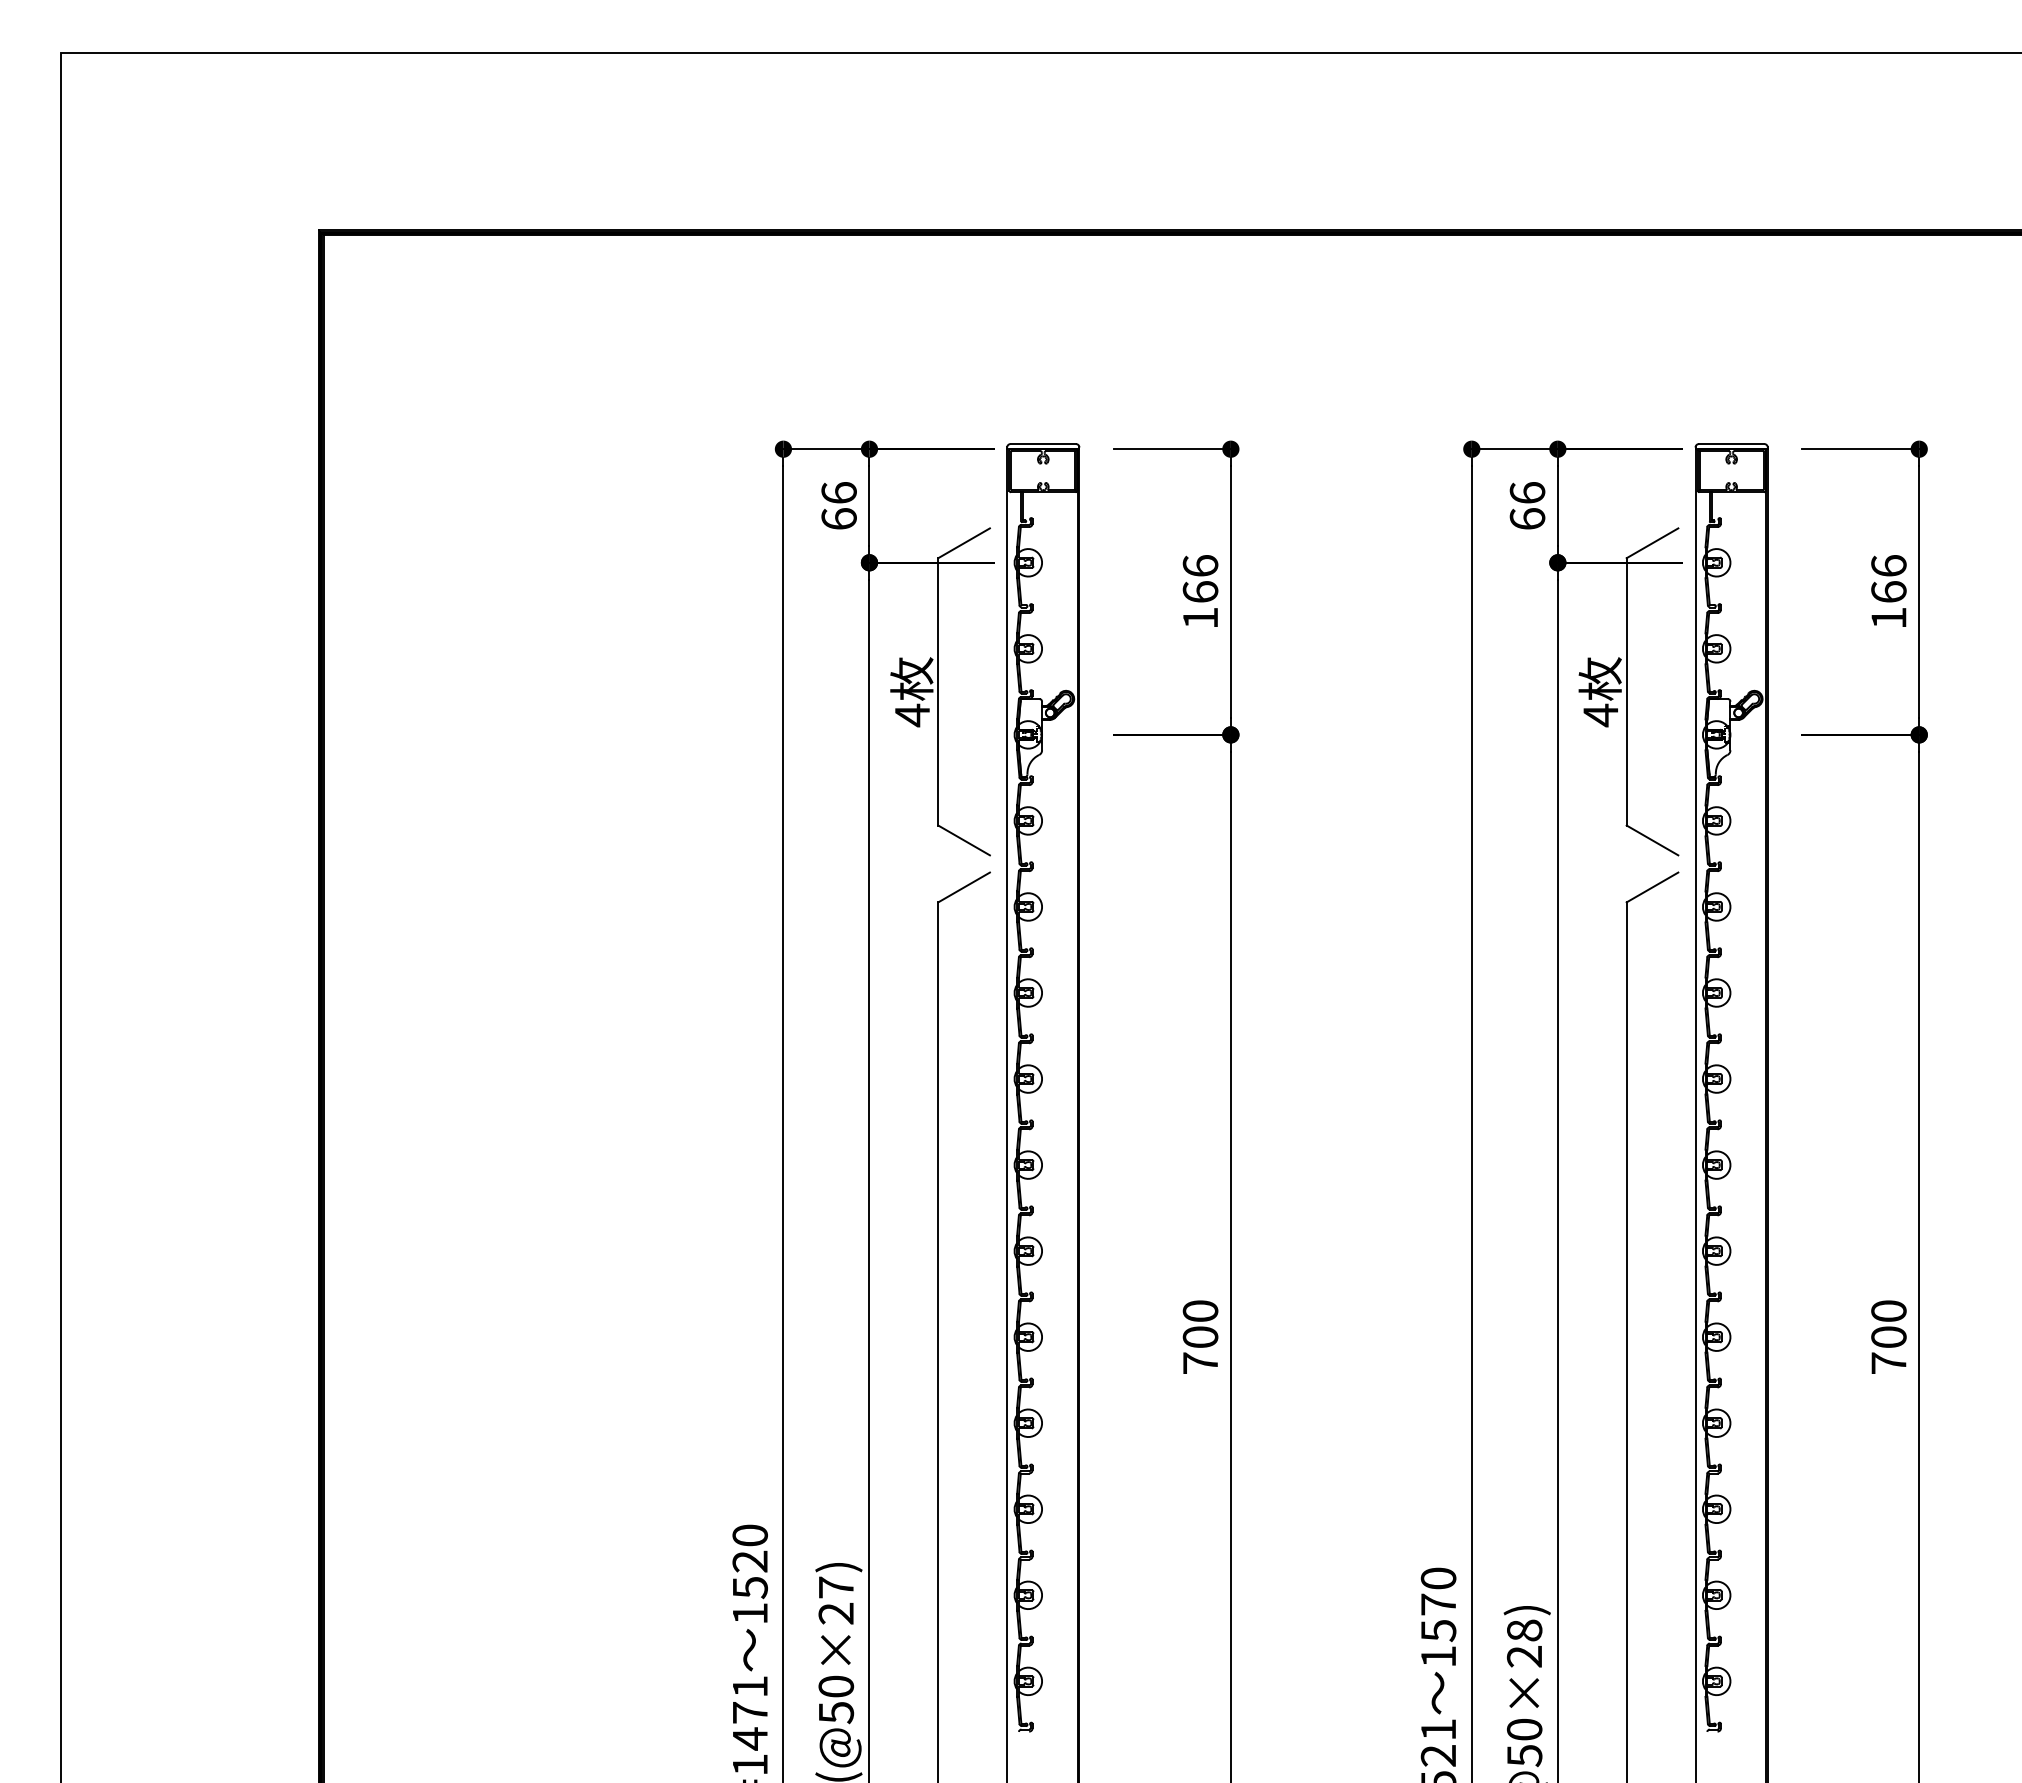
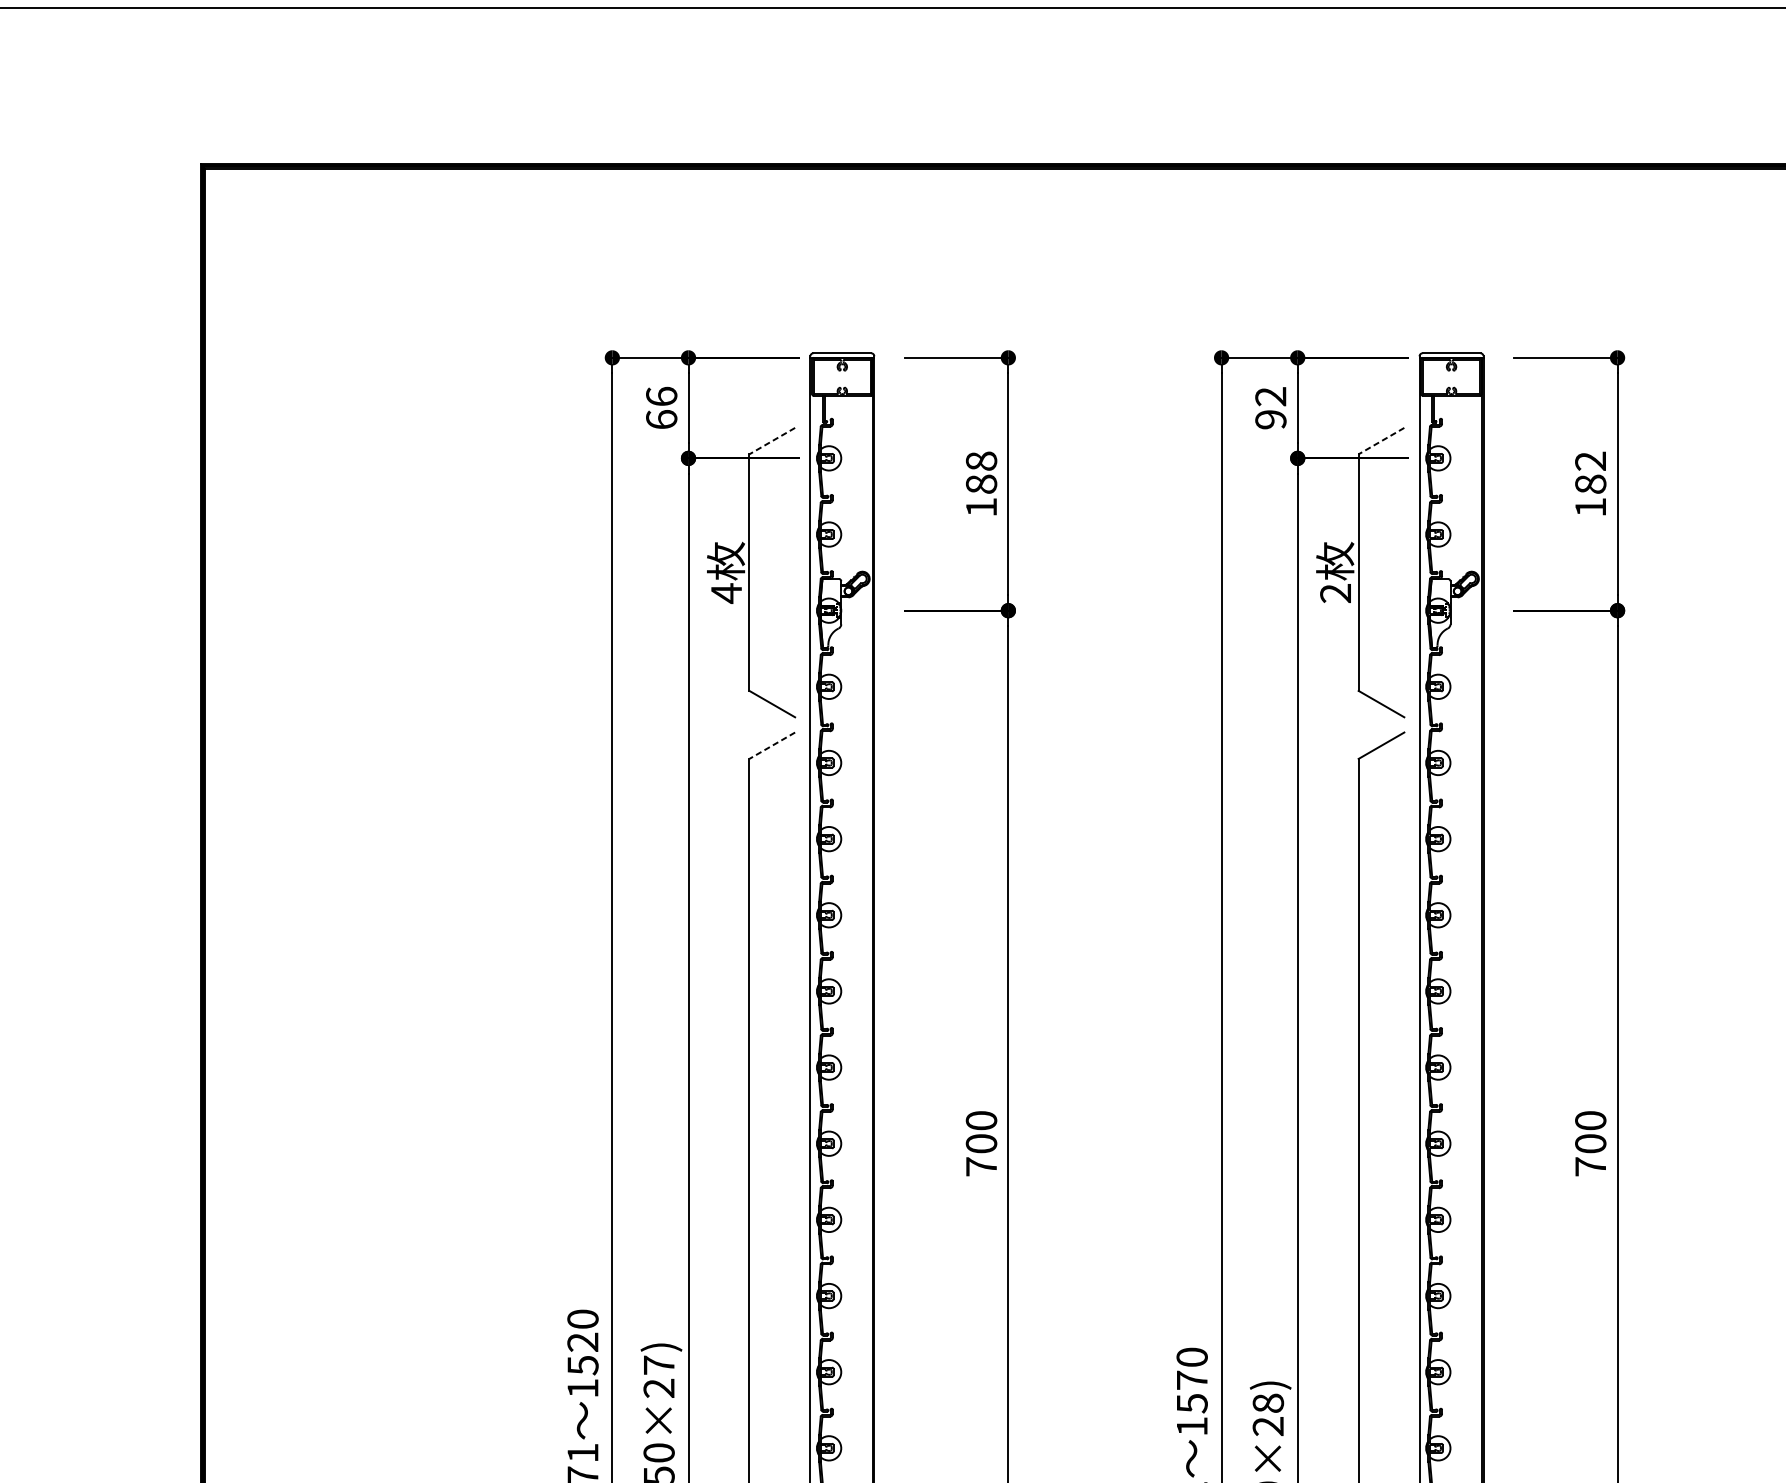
text: (1527, 505) -> (1270, 407), 66 -> 92
line: (964, 543) -> (772, 441), solid -> dashed
line: (1652, 543) -> (1381, 441), solid -> dashed
text: (1200, 578) -> (981, 472), 166 -> 188
text: (1888, 578) -> (1590, 472), 166 -> 182
text: (1600, 715) -> (1335, 593), 4 -> 2
line: (964, 887) -> (772, 745), solid -> dashed

